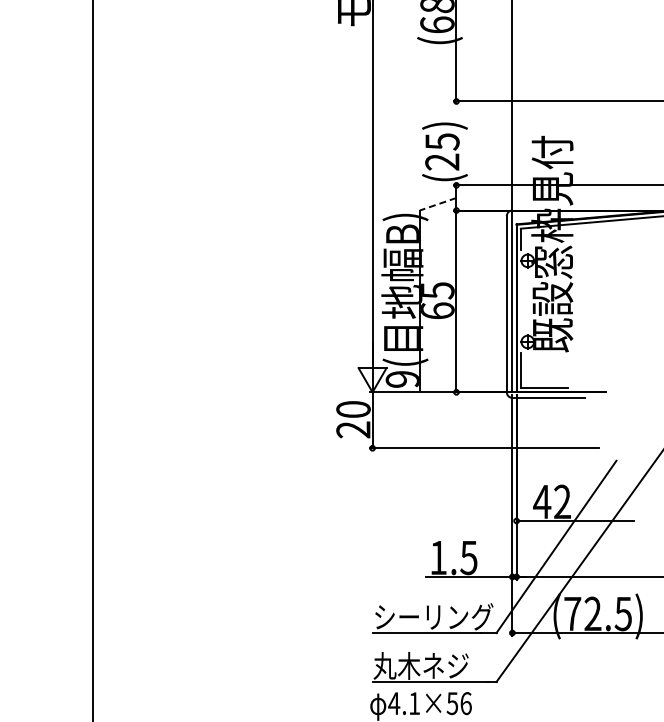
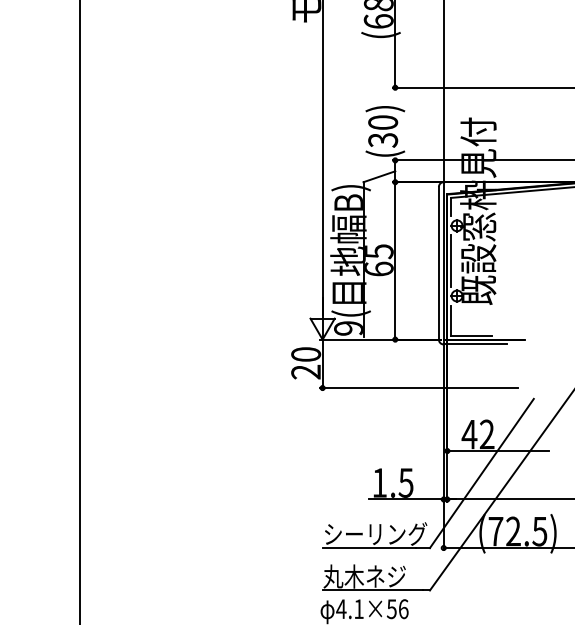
text: (442, 151) -> (383, 131), (25) -> (30)
line: (437, 204) -> (378, 176), dashed -> solid
line: (520, 301) -> (450, 260), added

